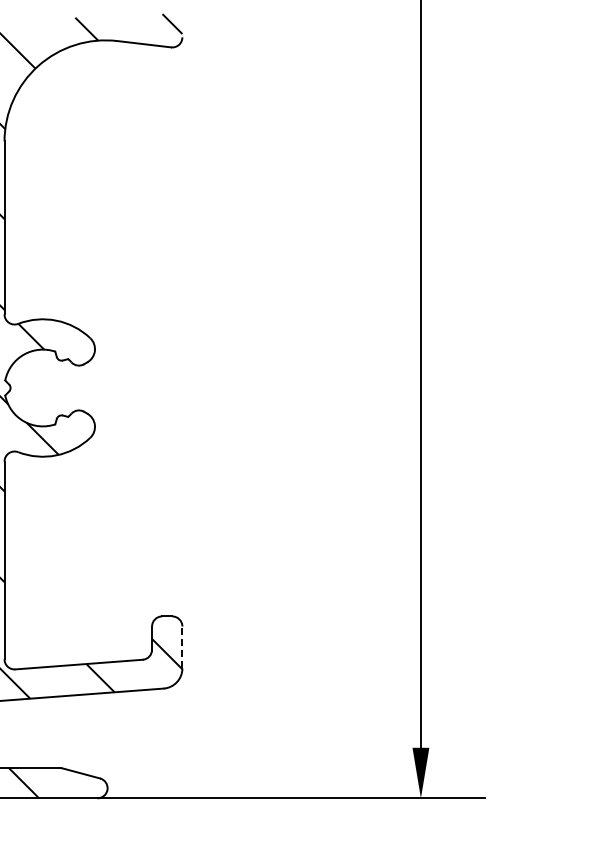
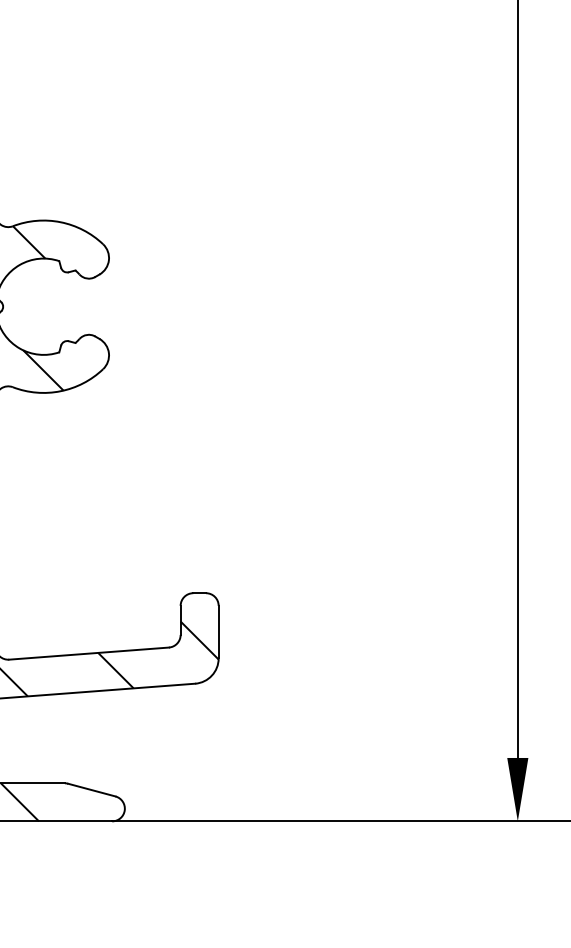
line: (182, 647) -> (218, 632), dashed -> solid

